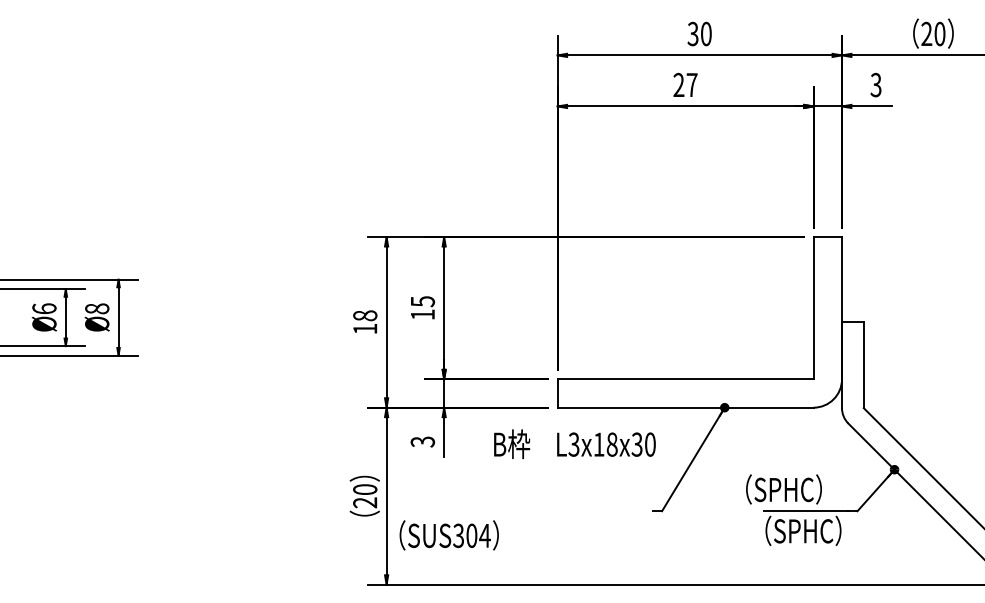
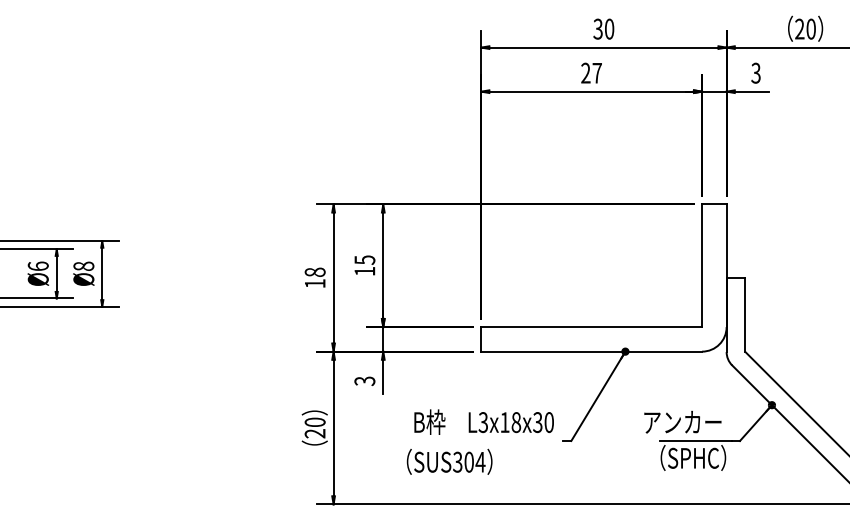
text: (574, 443) -> (483, 421), moved
text: (790, 489) -> (682, 422), （SPHC） -> アンカー
text: (449, 534) -> (449, 461), moved

